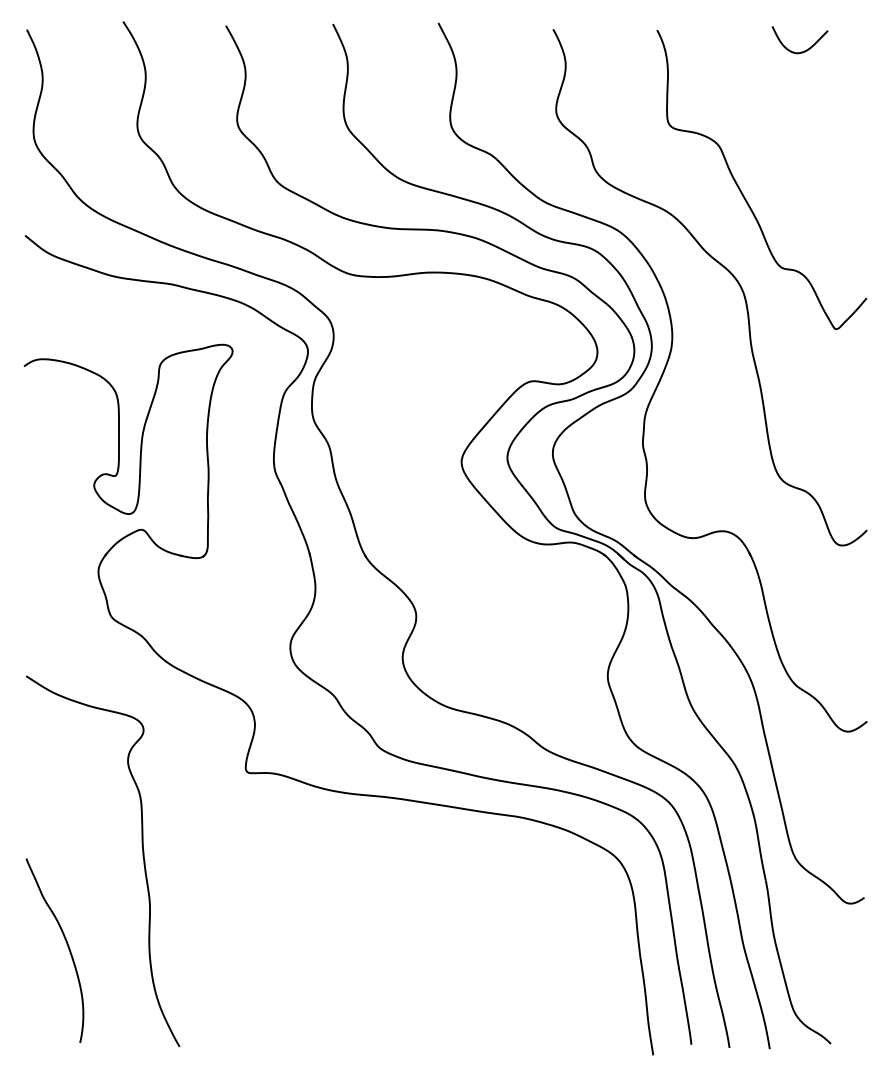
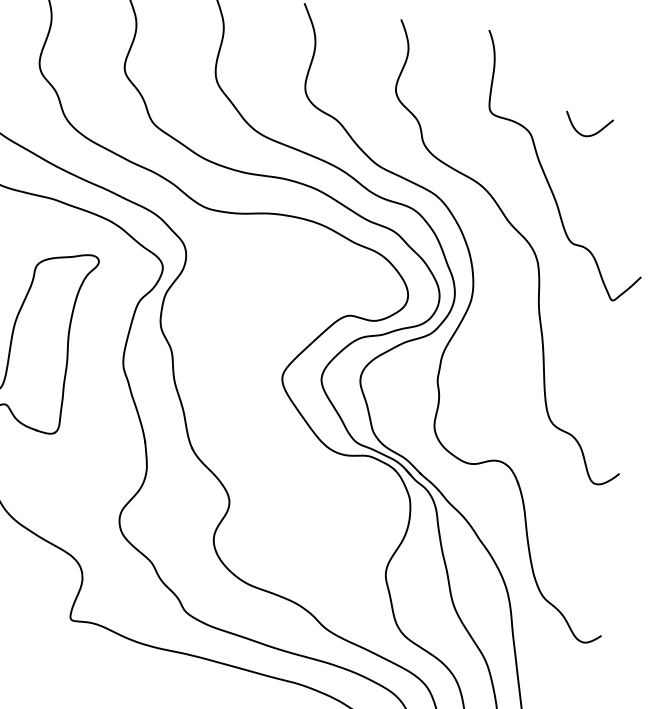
curve: (804, 50) -> (591, 134), moved

